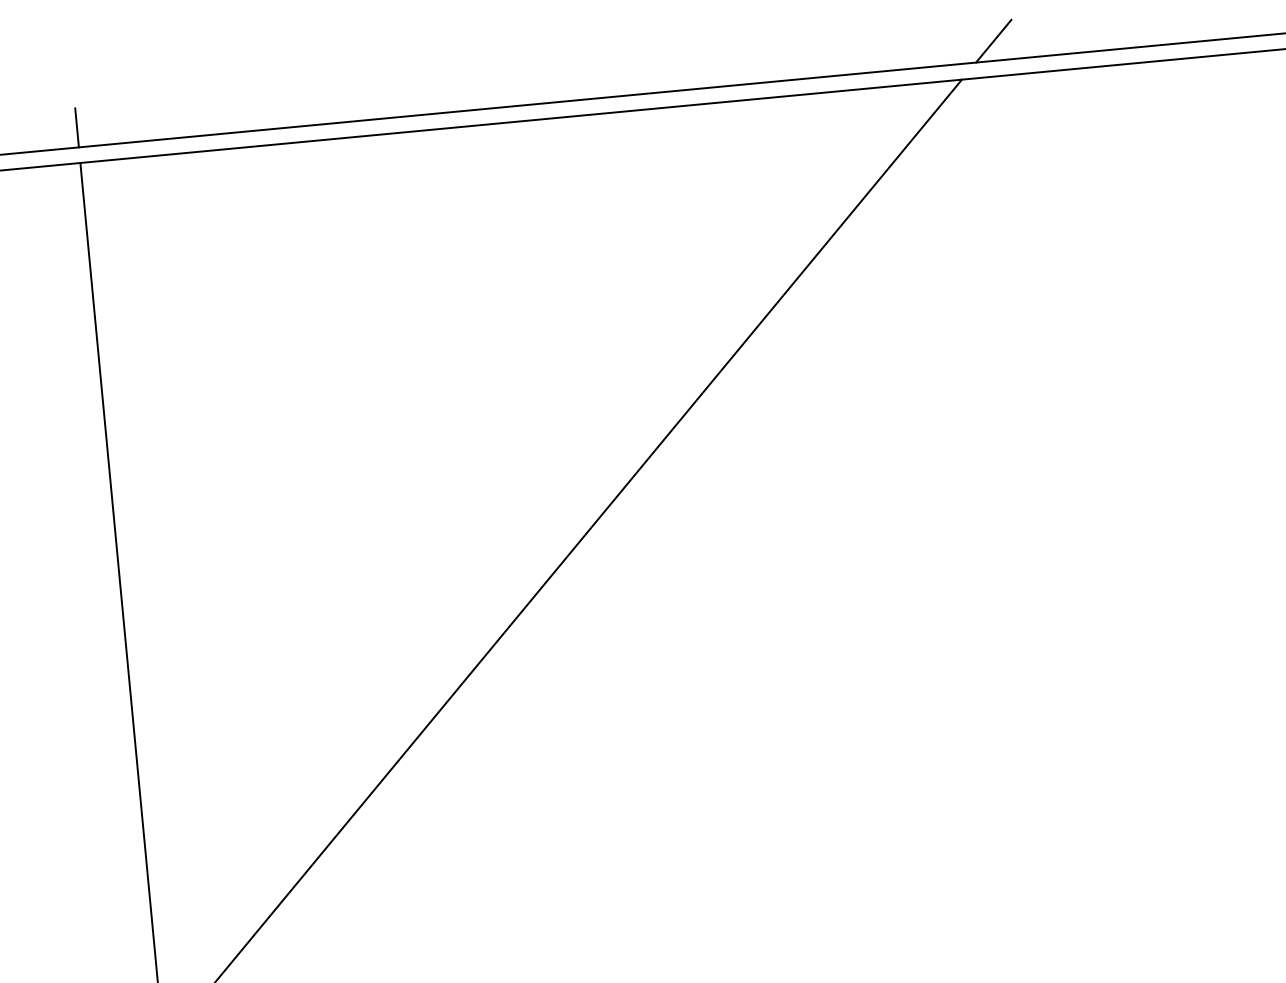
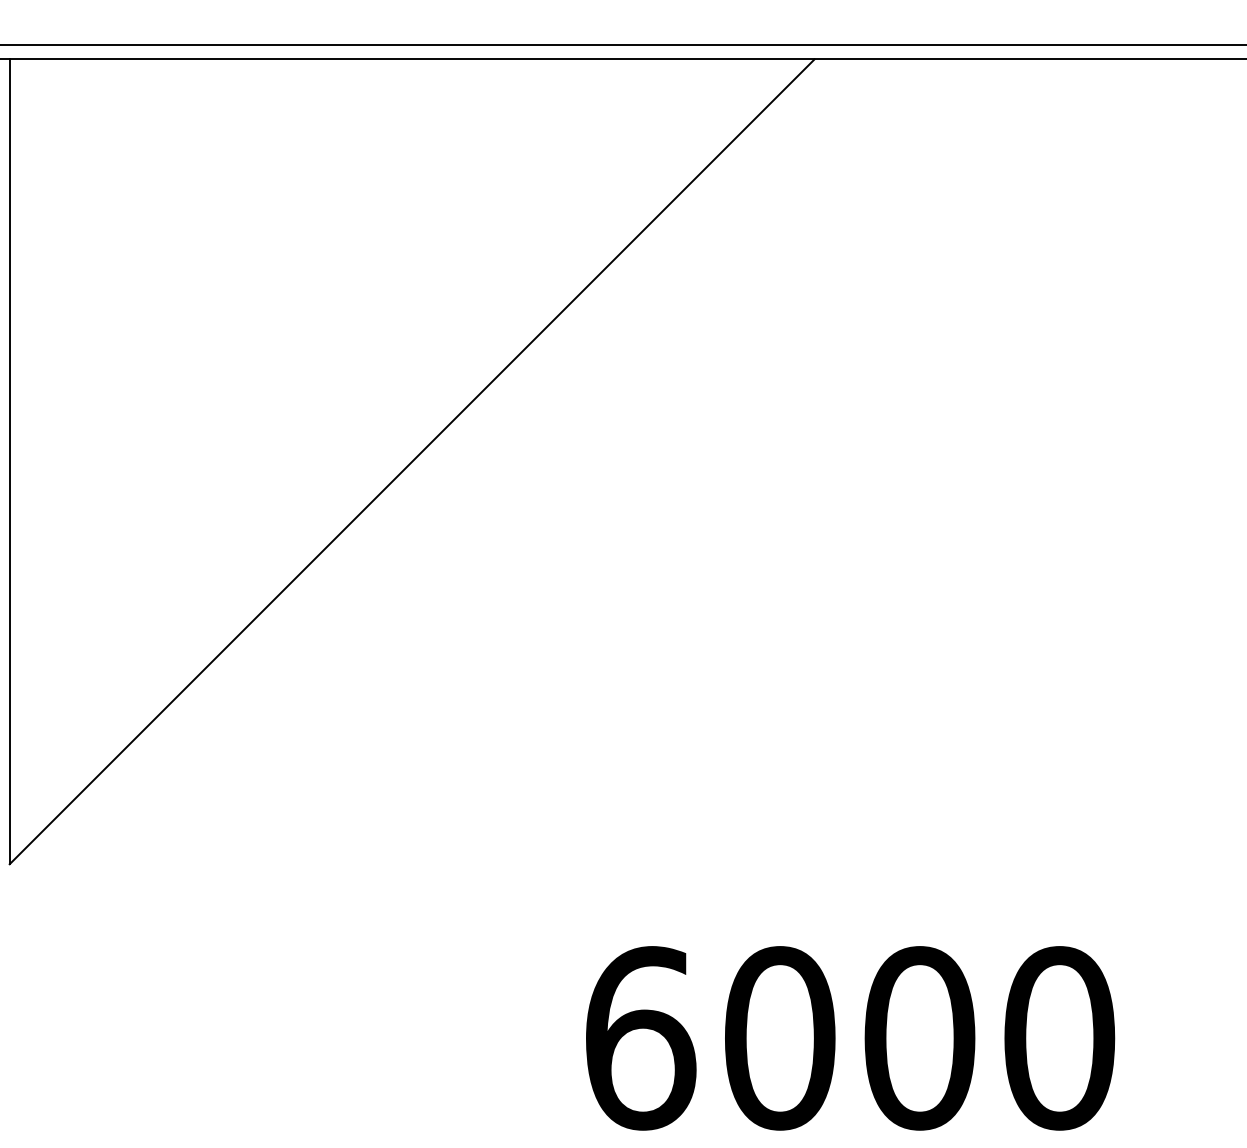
line: (993, 41) -> (846, 27), removed
line: (76, 128) -> (9, 27), removed

